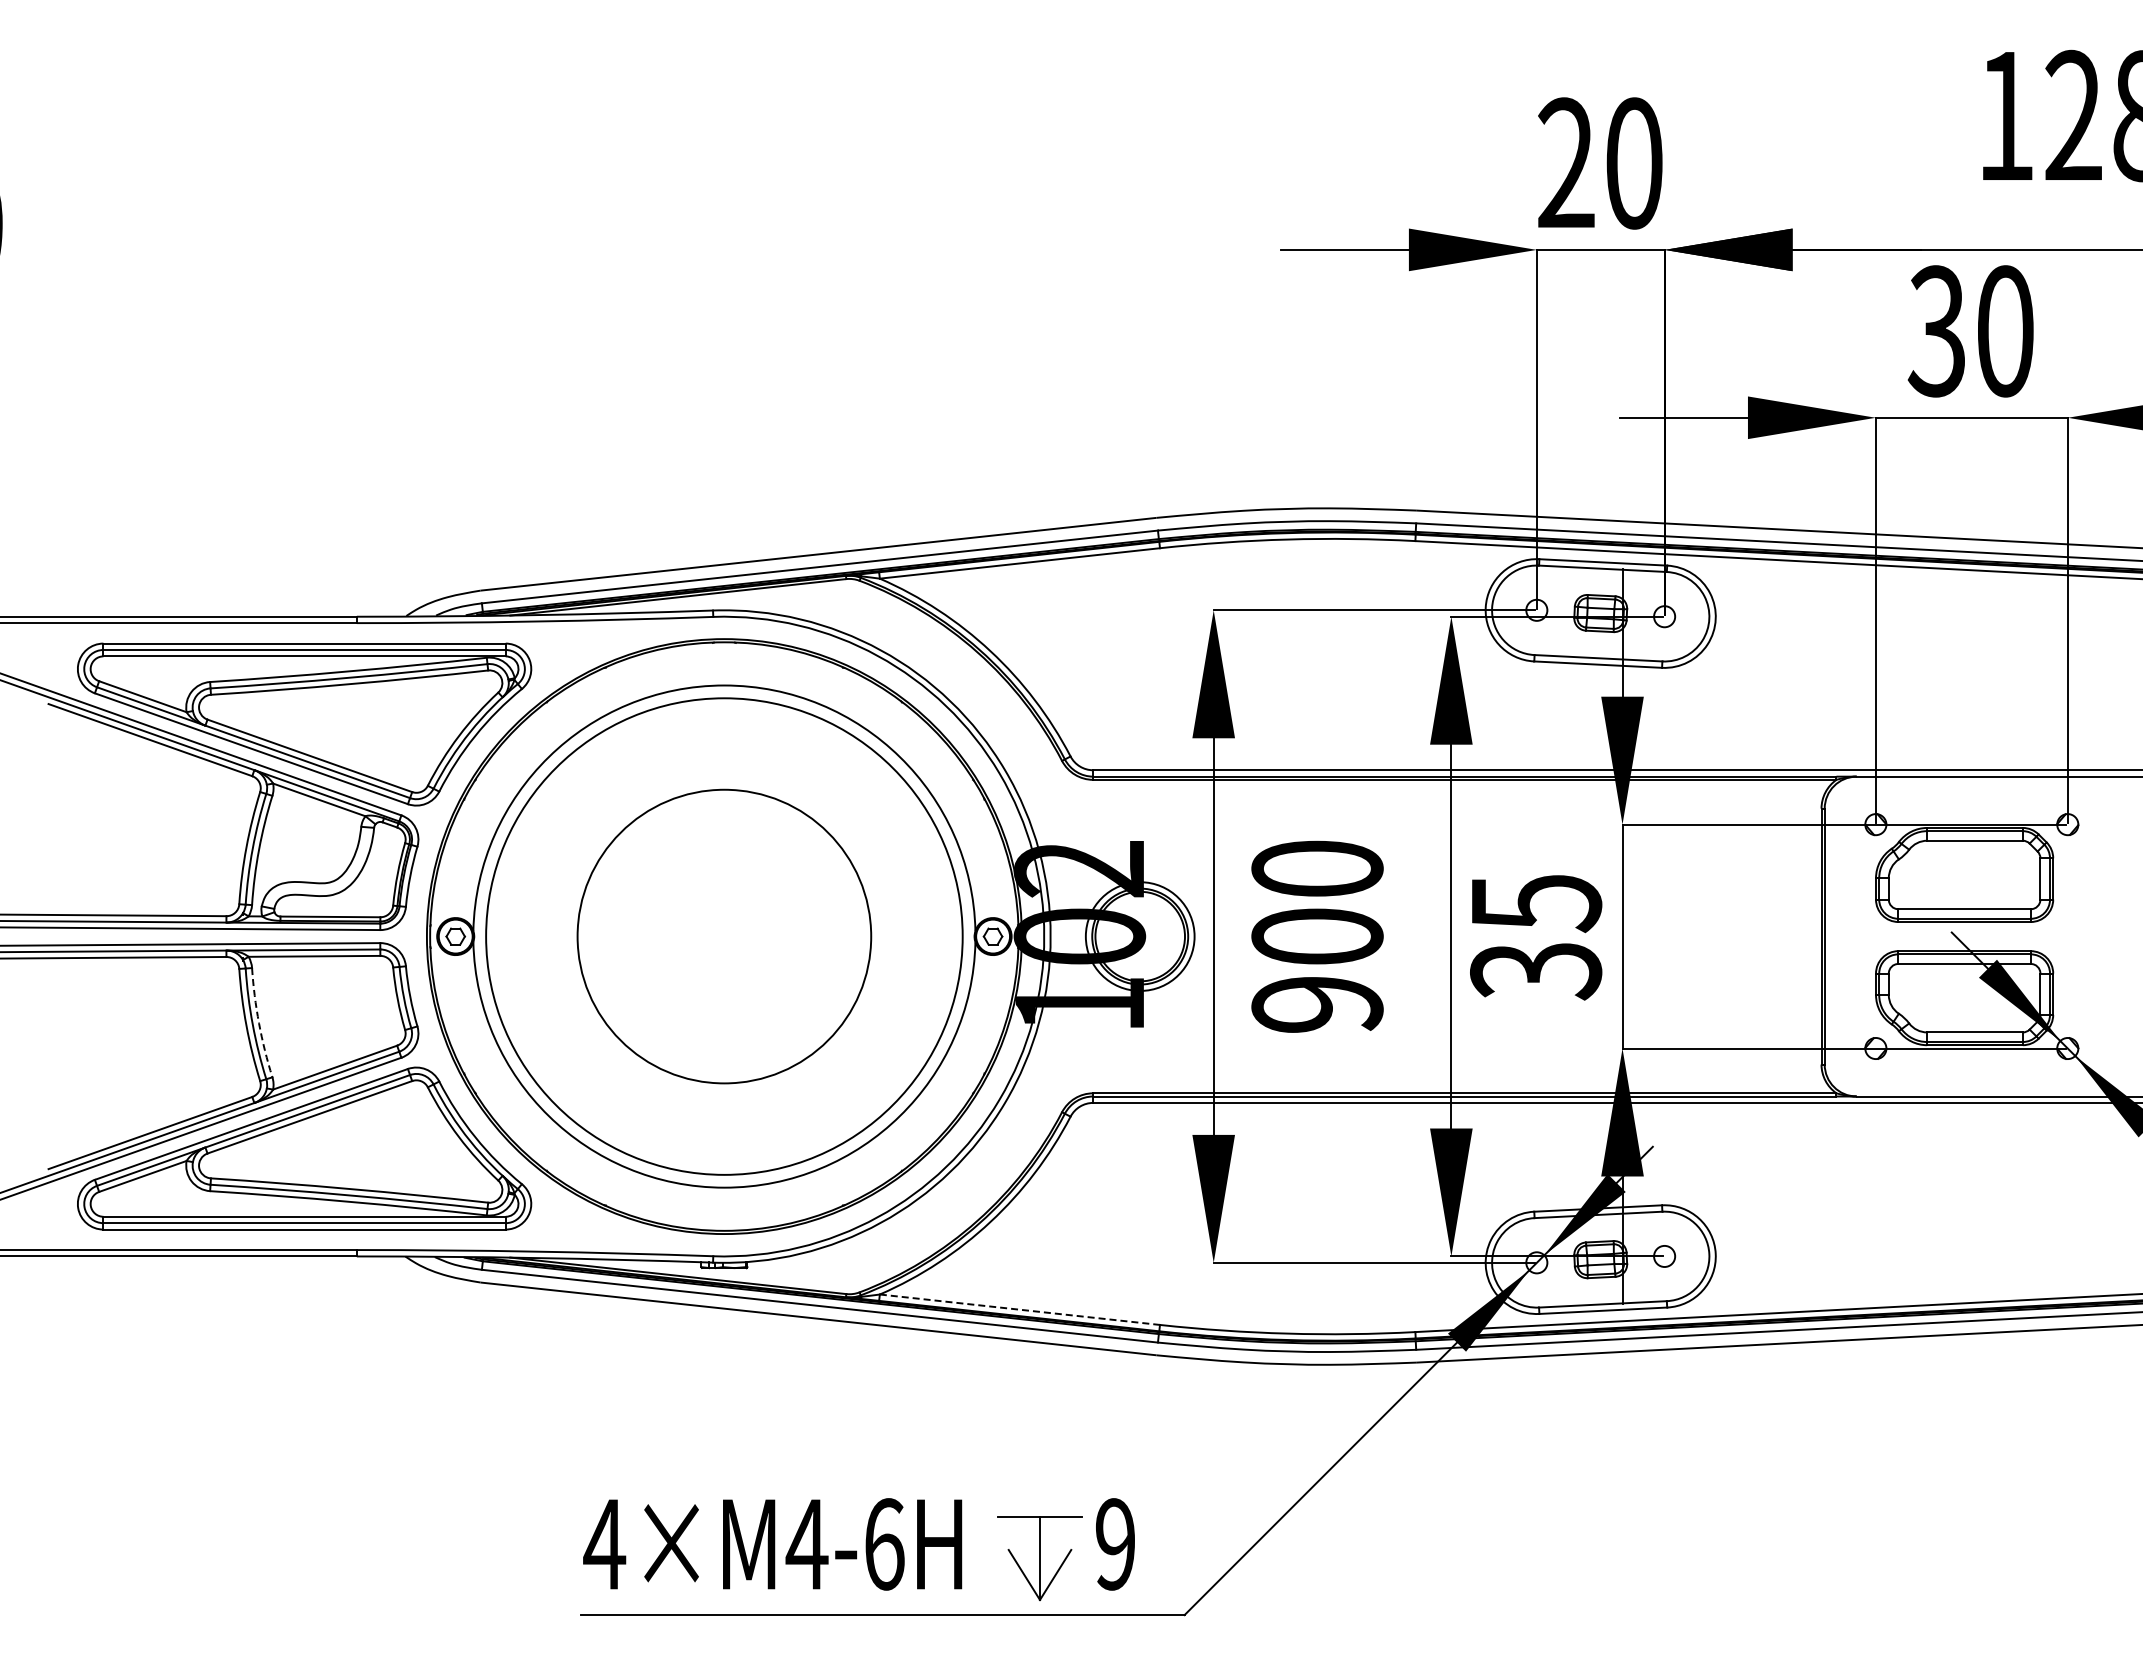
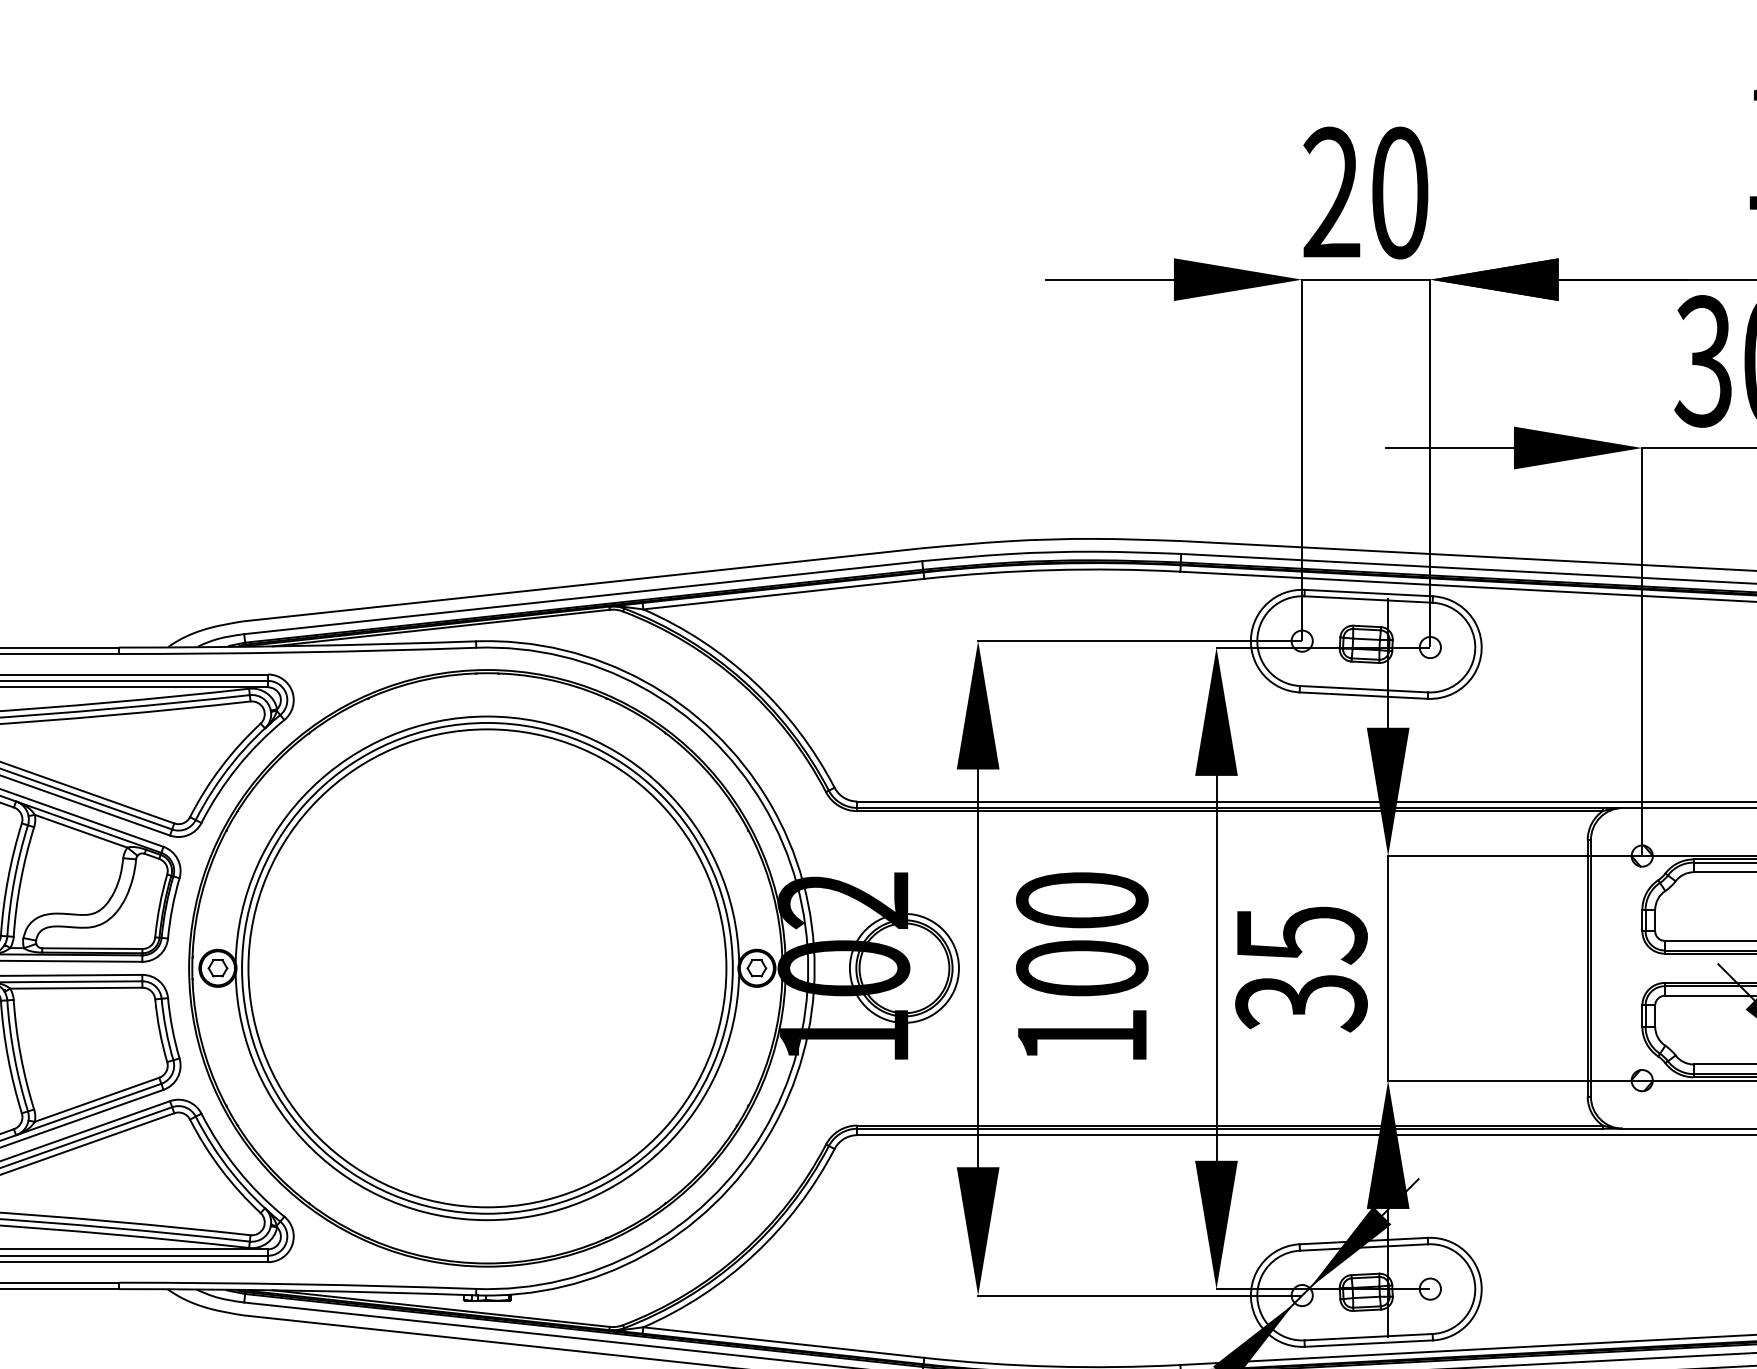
circle: (724, 936) -> (487, 968), size x1.67
text: (1317, 1004) -> (1082, 1036), 900 -> 100
arc: (259, 1023) -> (21, 1055), dashed -> solid
line: (1019, 1309) -> (783, 1342), dashed -> solid

